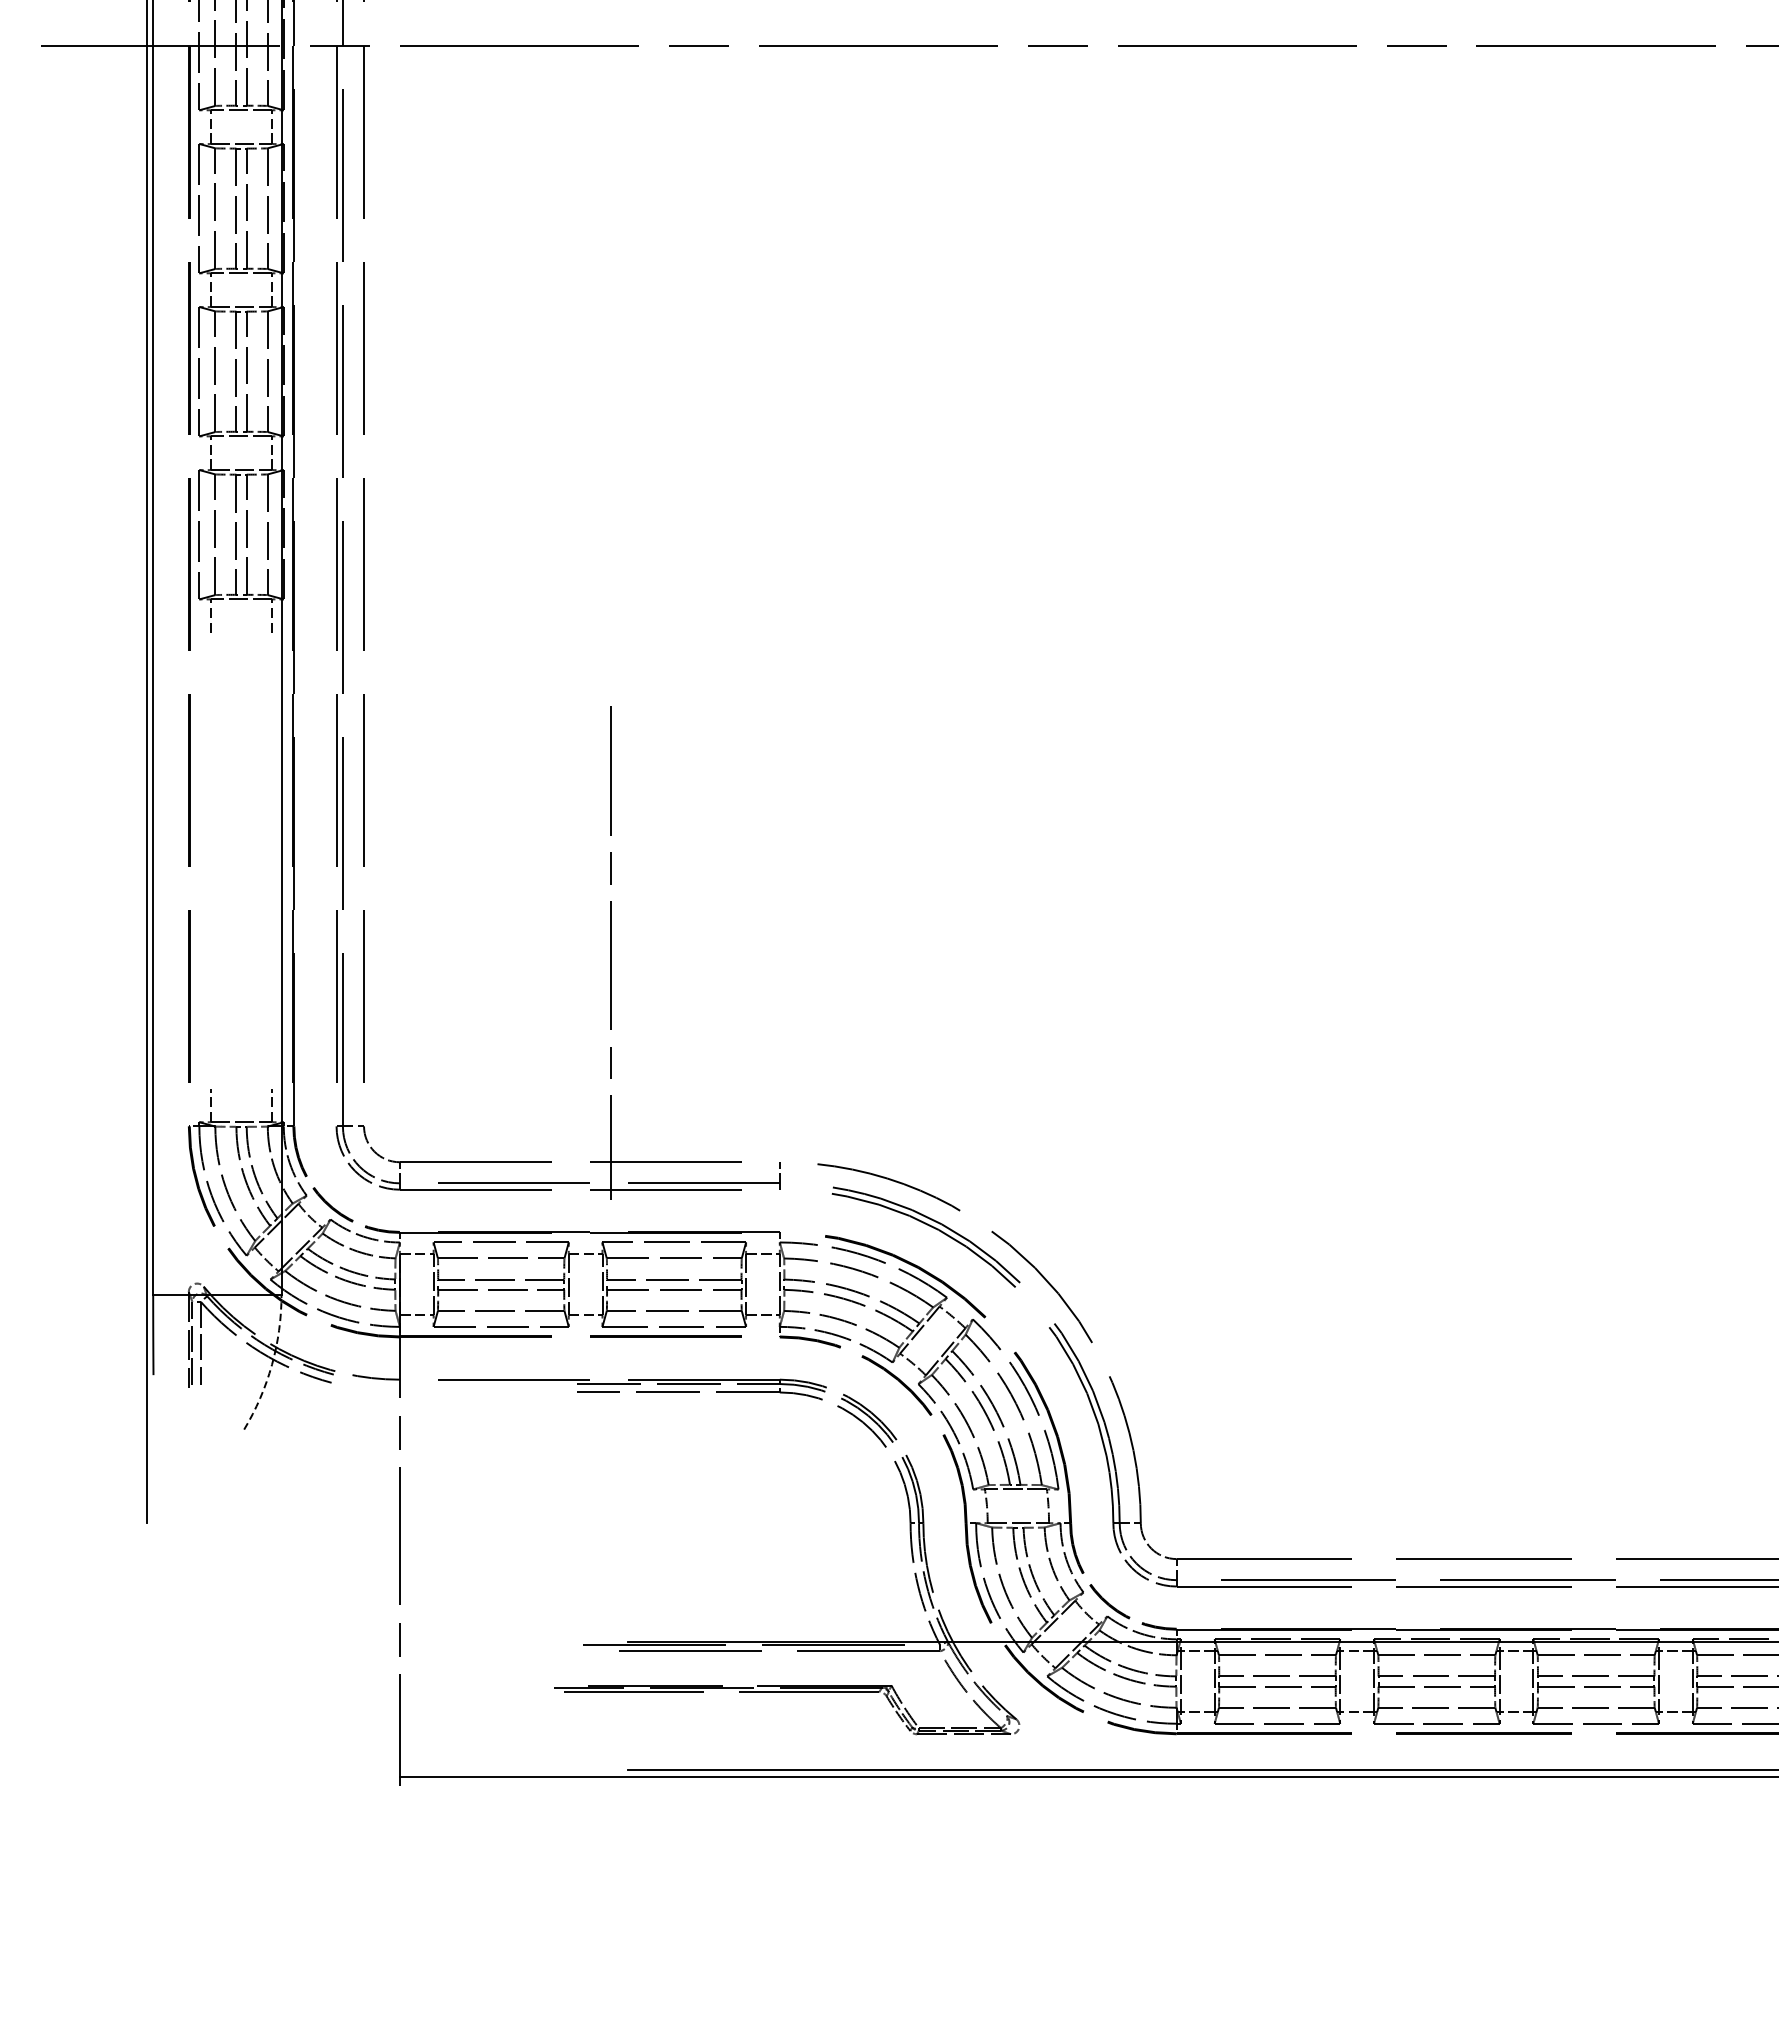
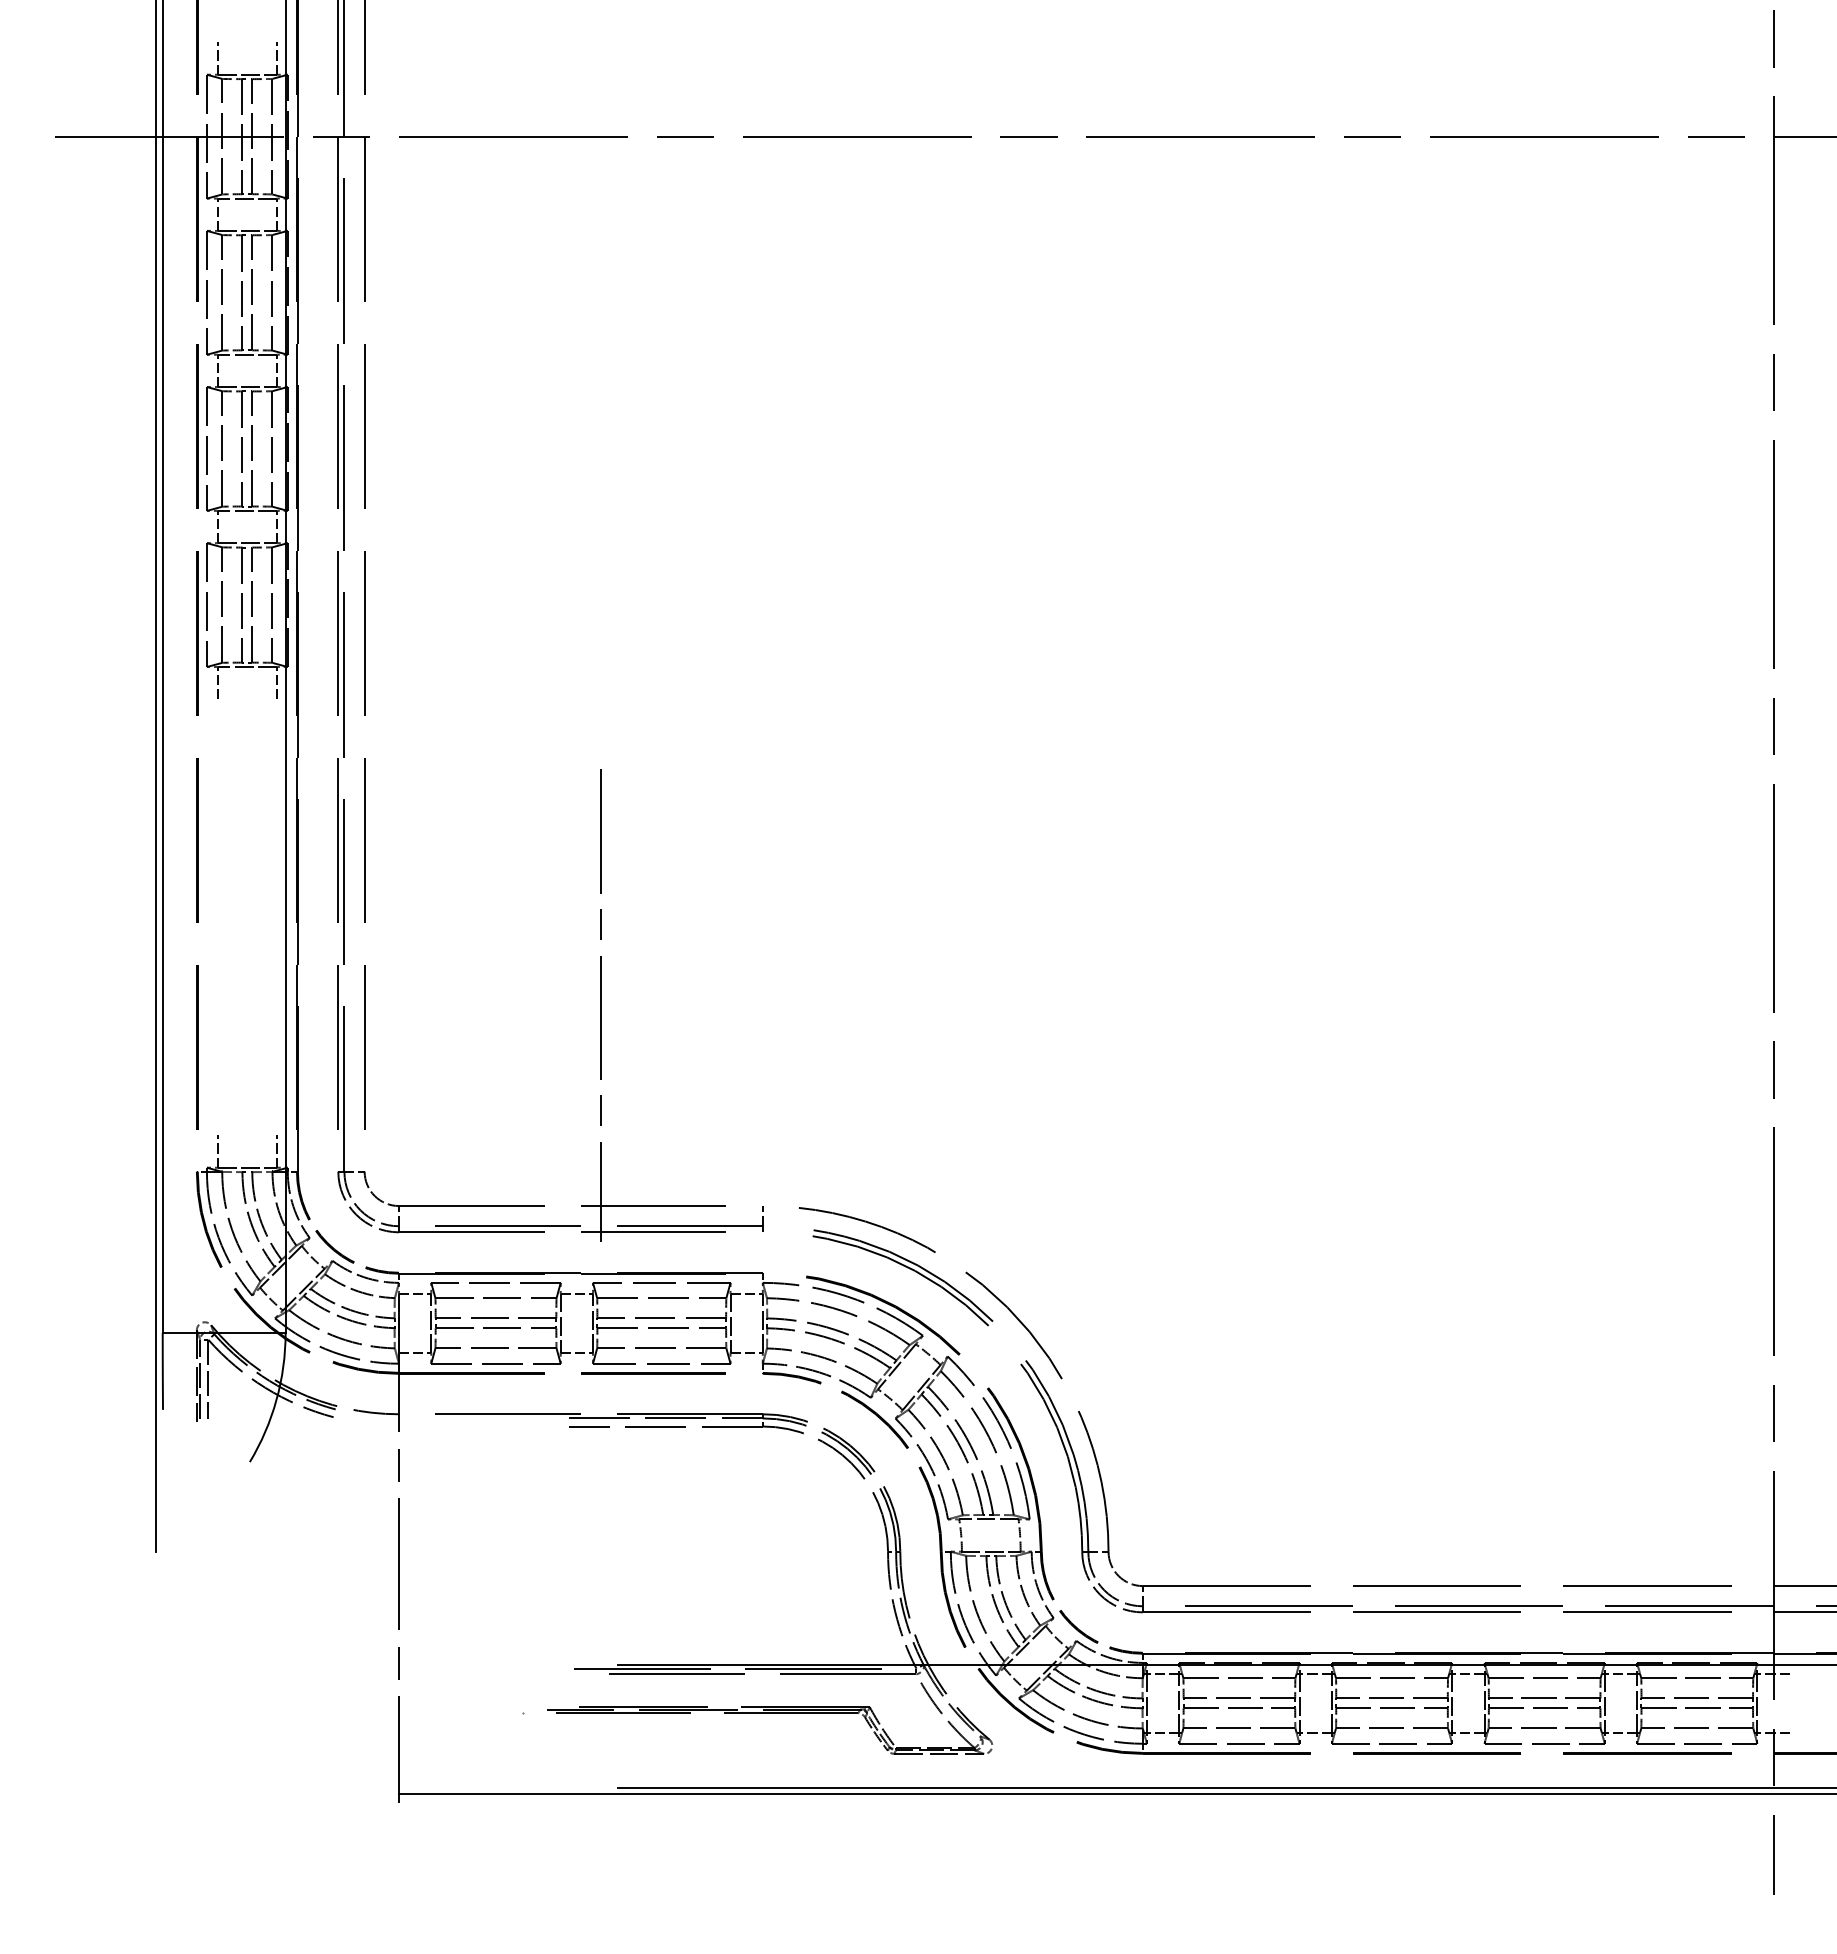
arc: (272, 1365) -> (276, 1400), dashed -> solid

